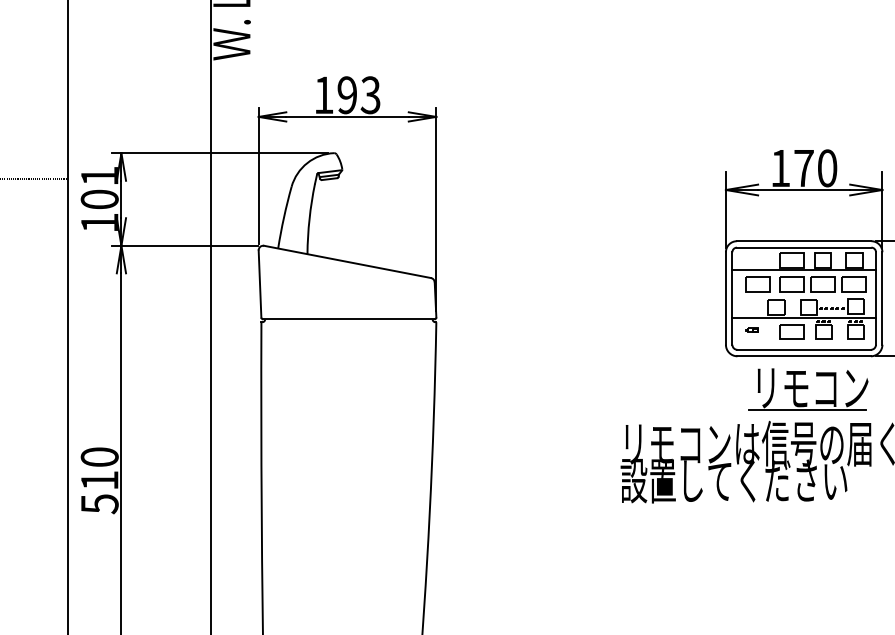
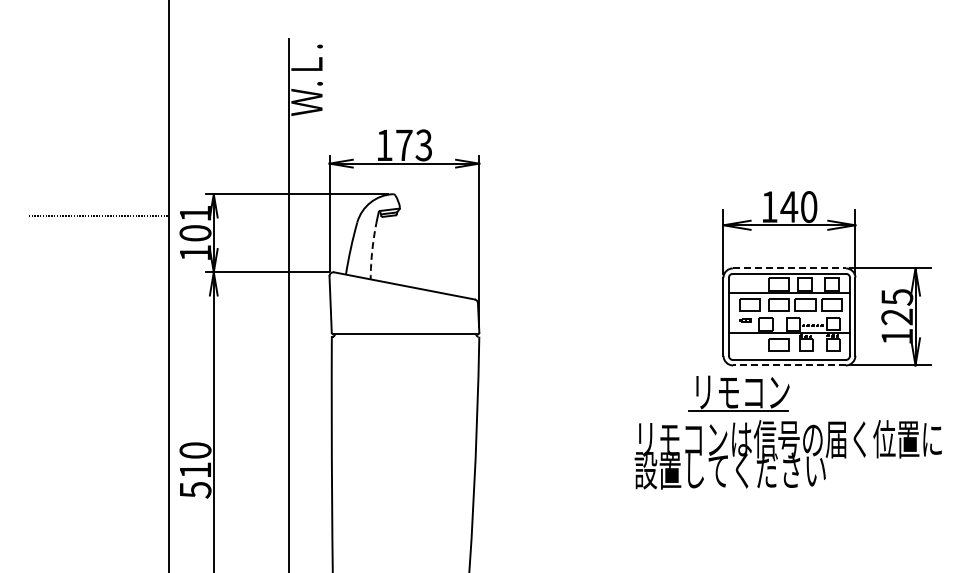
text: (347, 95) -> (404, 145), 193 -> 173
text: (804, 167) -> (789, 206), 170 -> 140
arc: (309, 218) -> (372, 249), solid -> dashed
line: (804, 241) -> (789, 268), solid -> dashed
part: (752, 330) -> (745, 320), moved
line: (803, 356) -> (788, 365), solid -> dashed
part: (807, 389) -> (738, 393), moved

